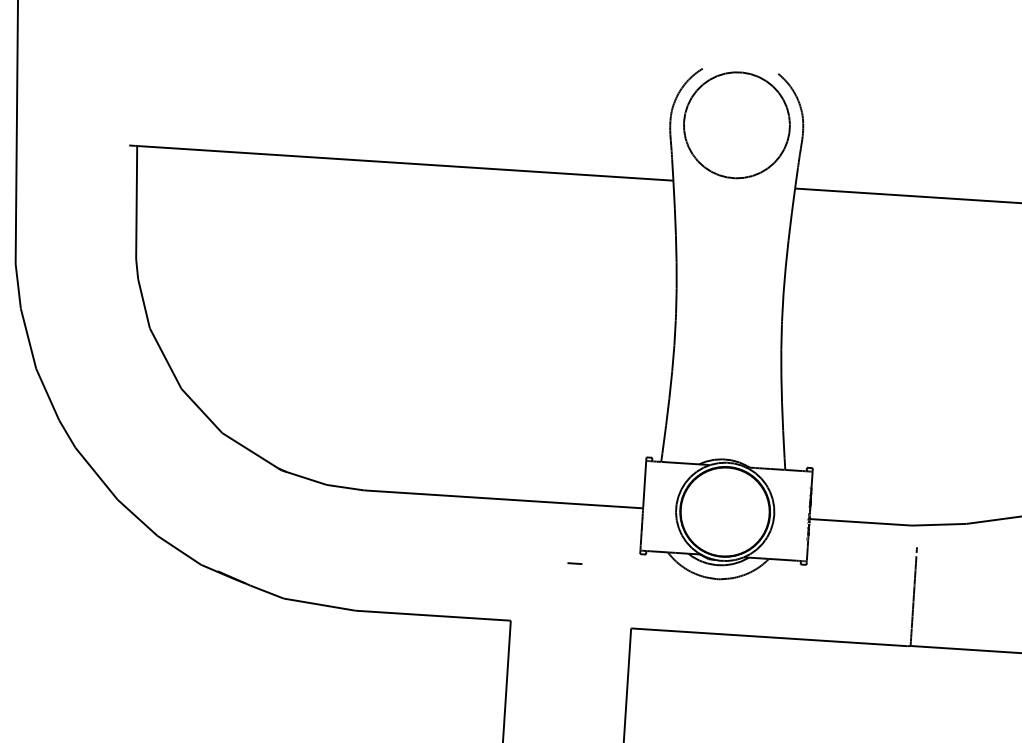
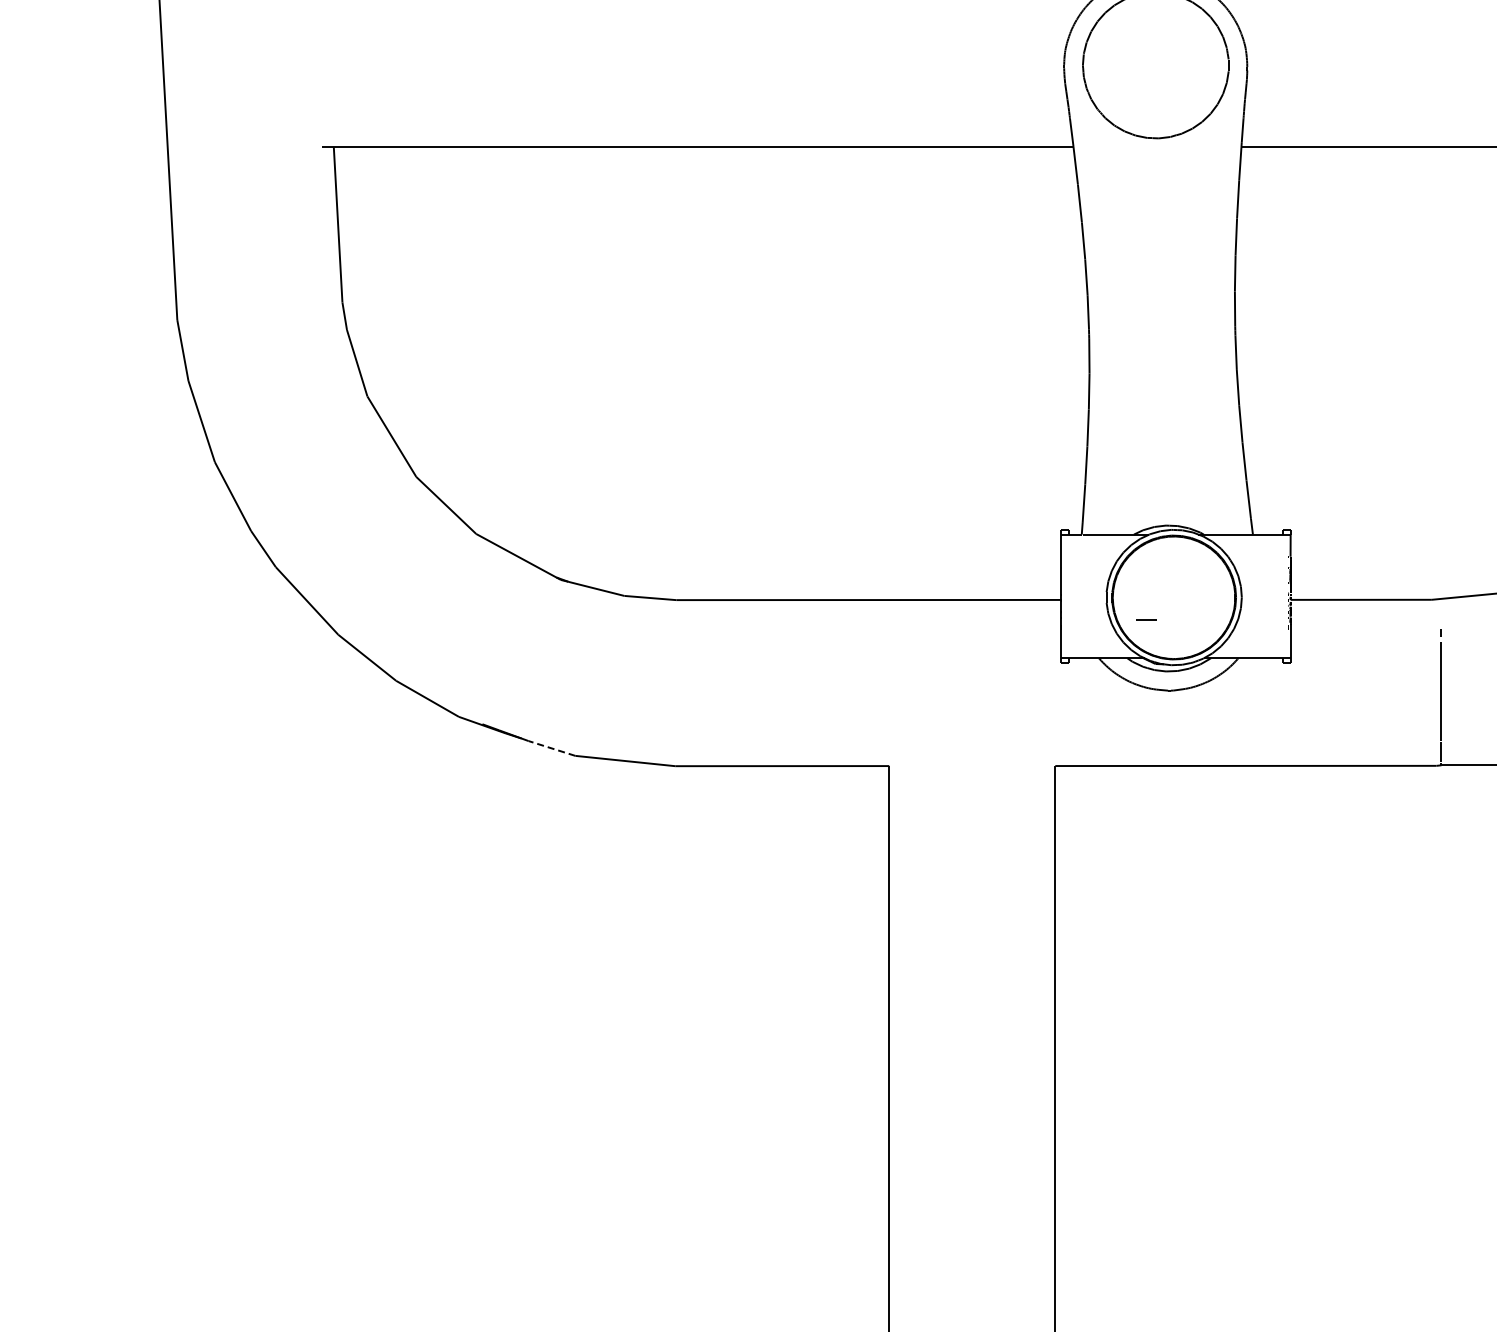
line: (575, 563) -> (1146, 619), moved
line: (266, 592) -> (551, 748), solid -> dashed

